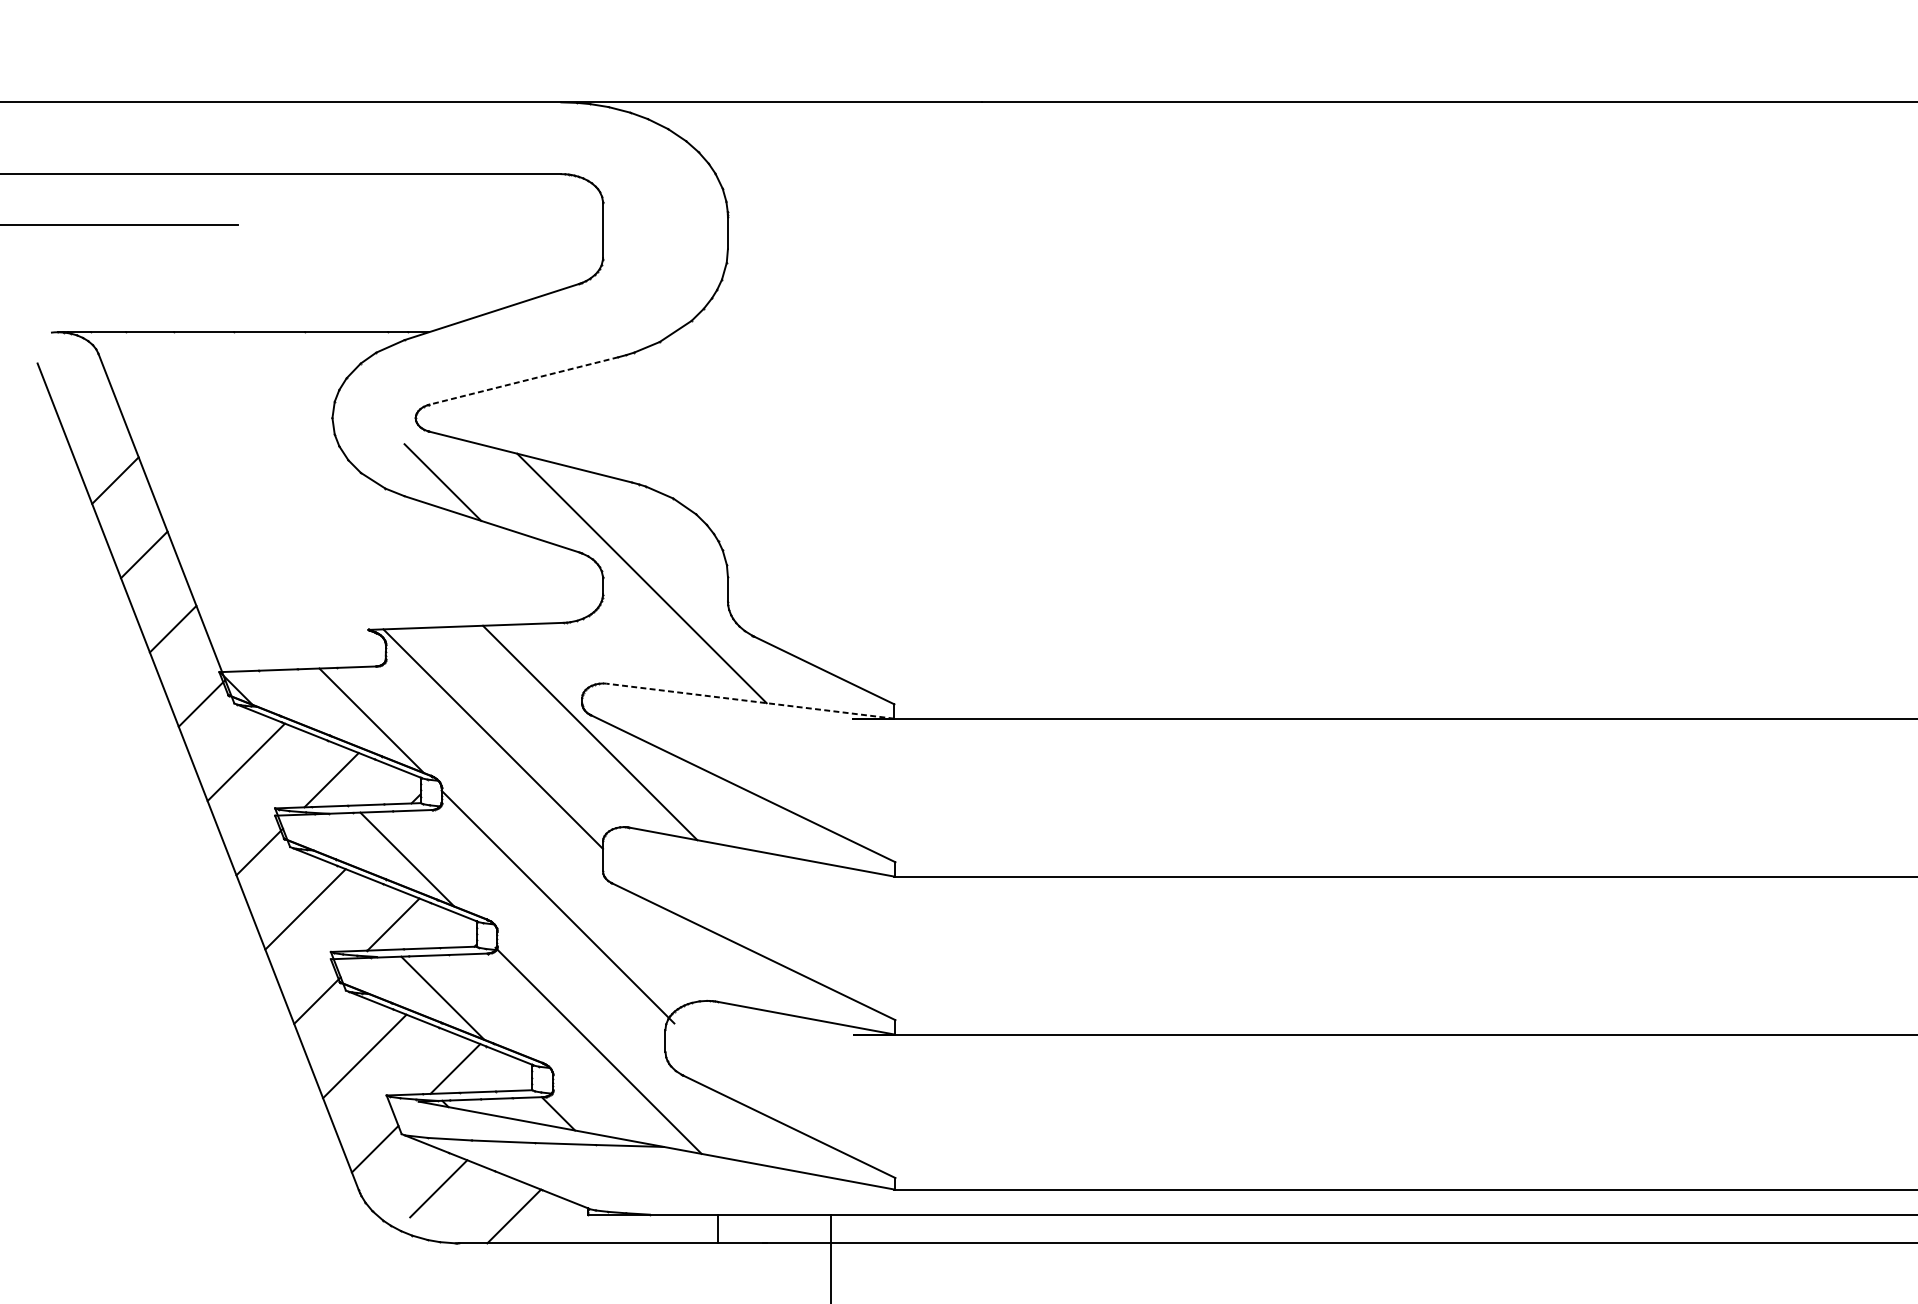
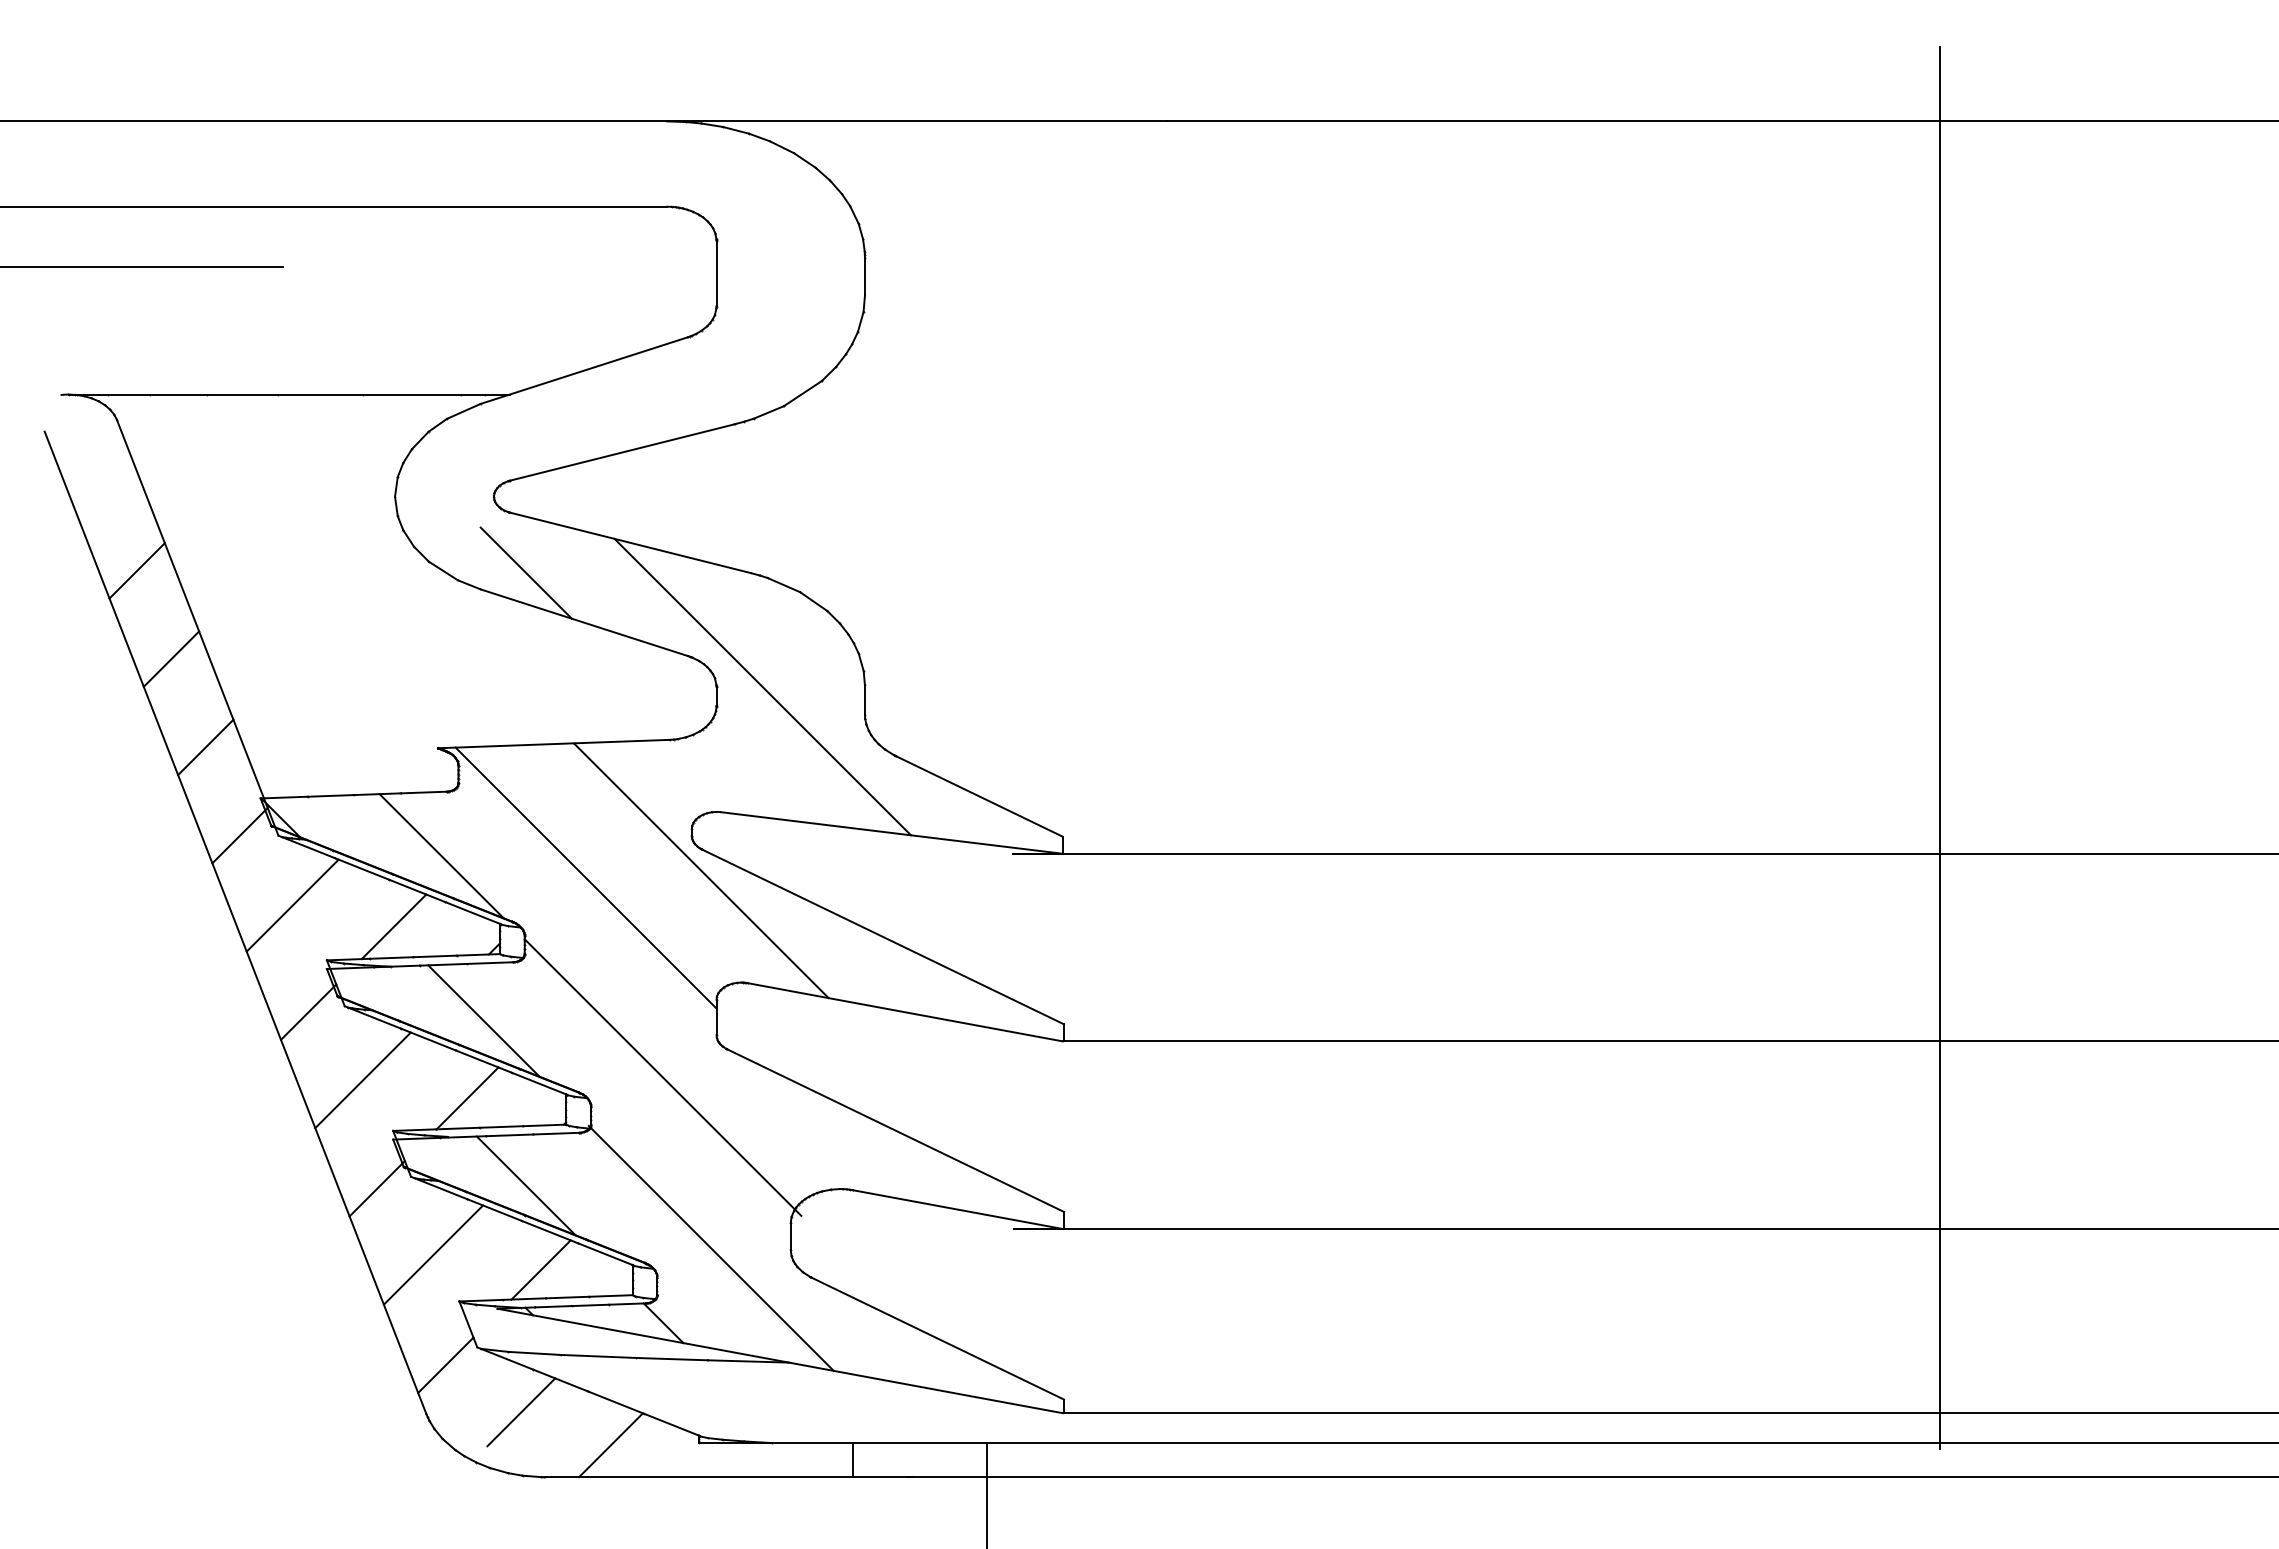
line: (523, 381) -> (622, 452), dashed -> solid
line: (1633, 629) -> (1940, 747), added
line: (750, 700) -> (891, 832), dashed -> solid

